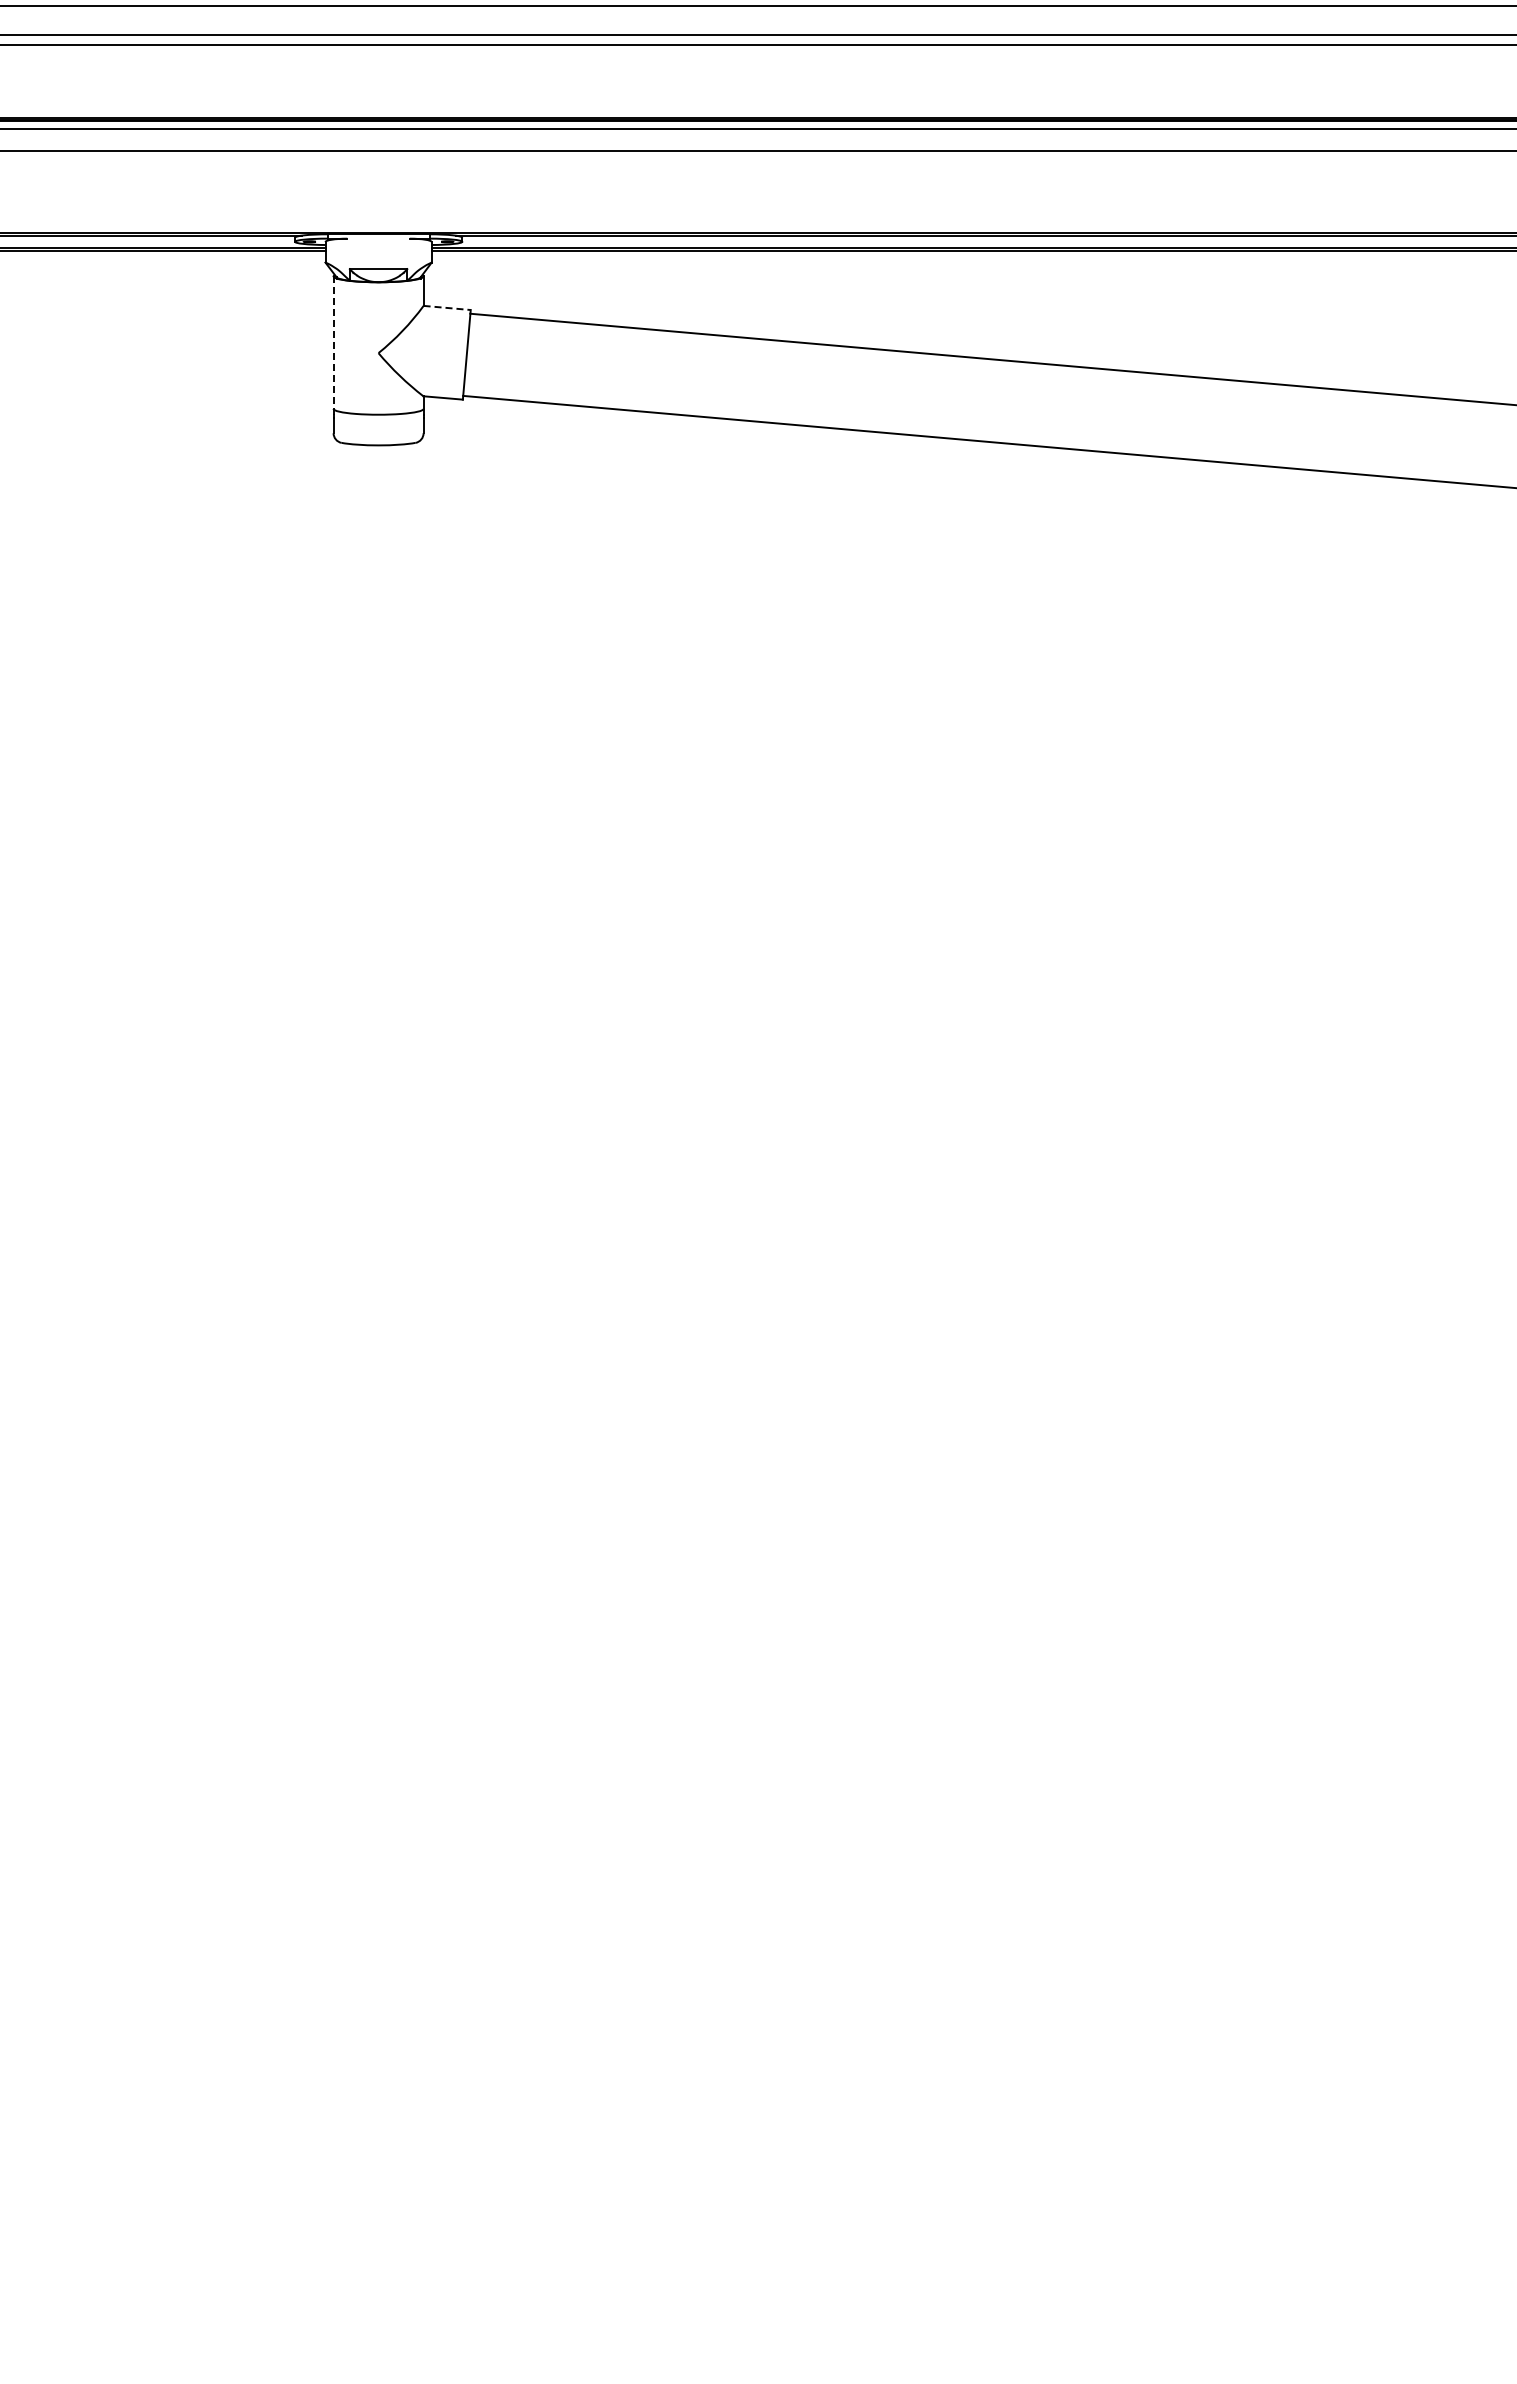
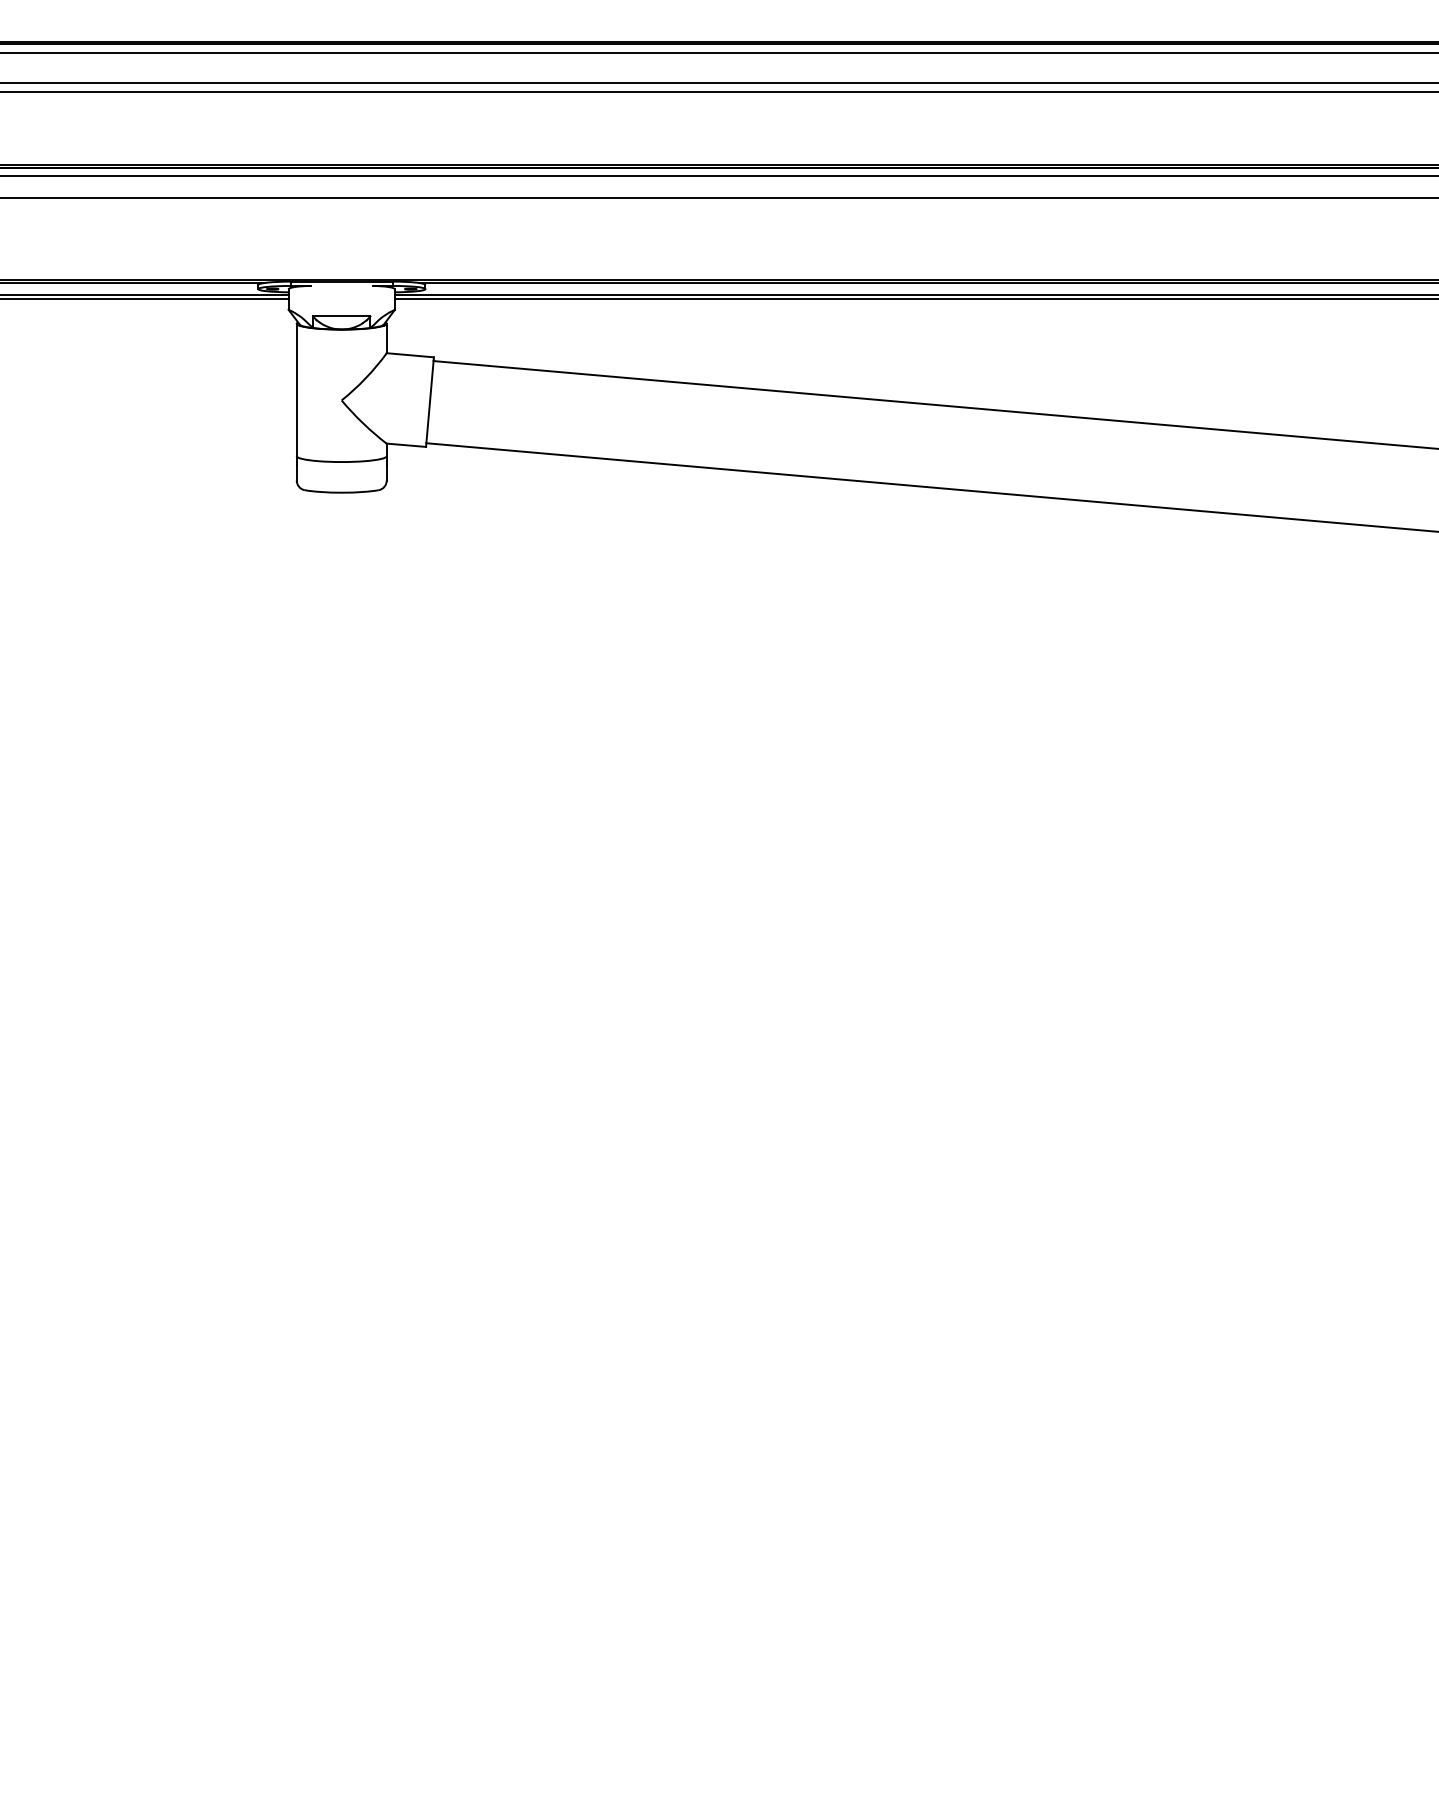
line: (447, 307) -> (410, 354), dashed -> solid
line: (333, 346) -> (296, 393), dashed -> solid

